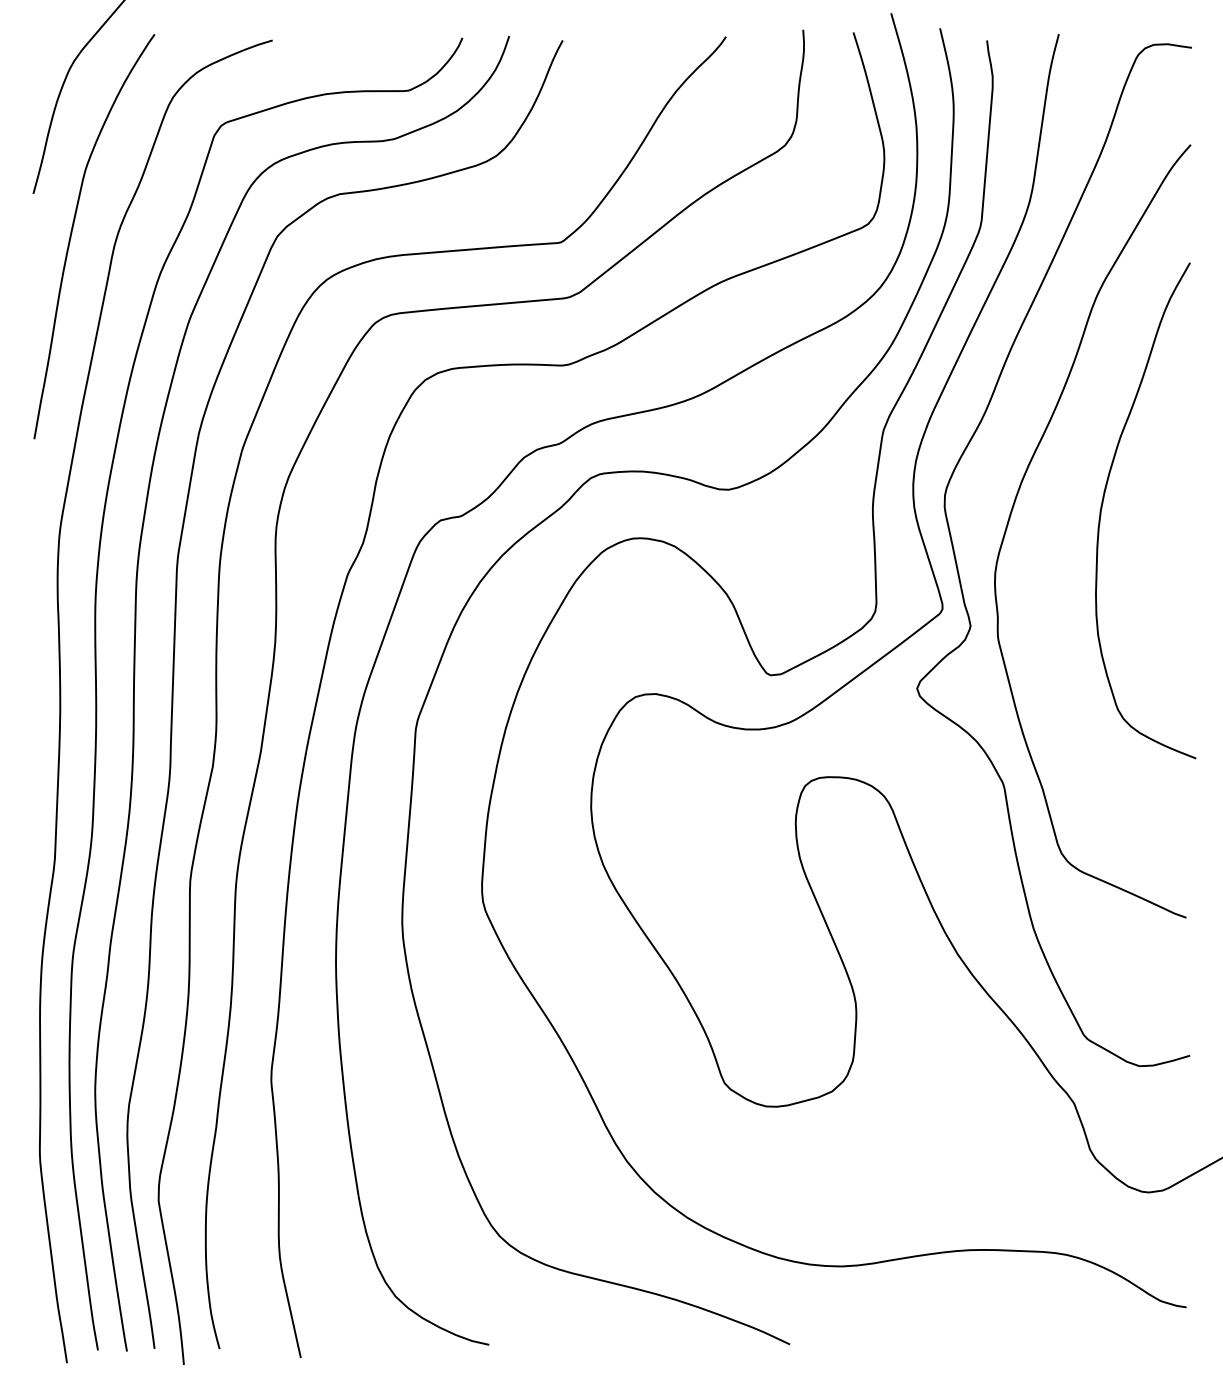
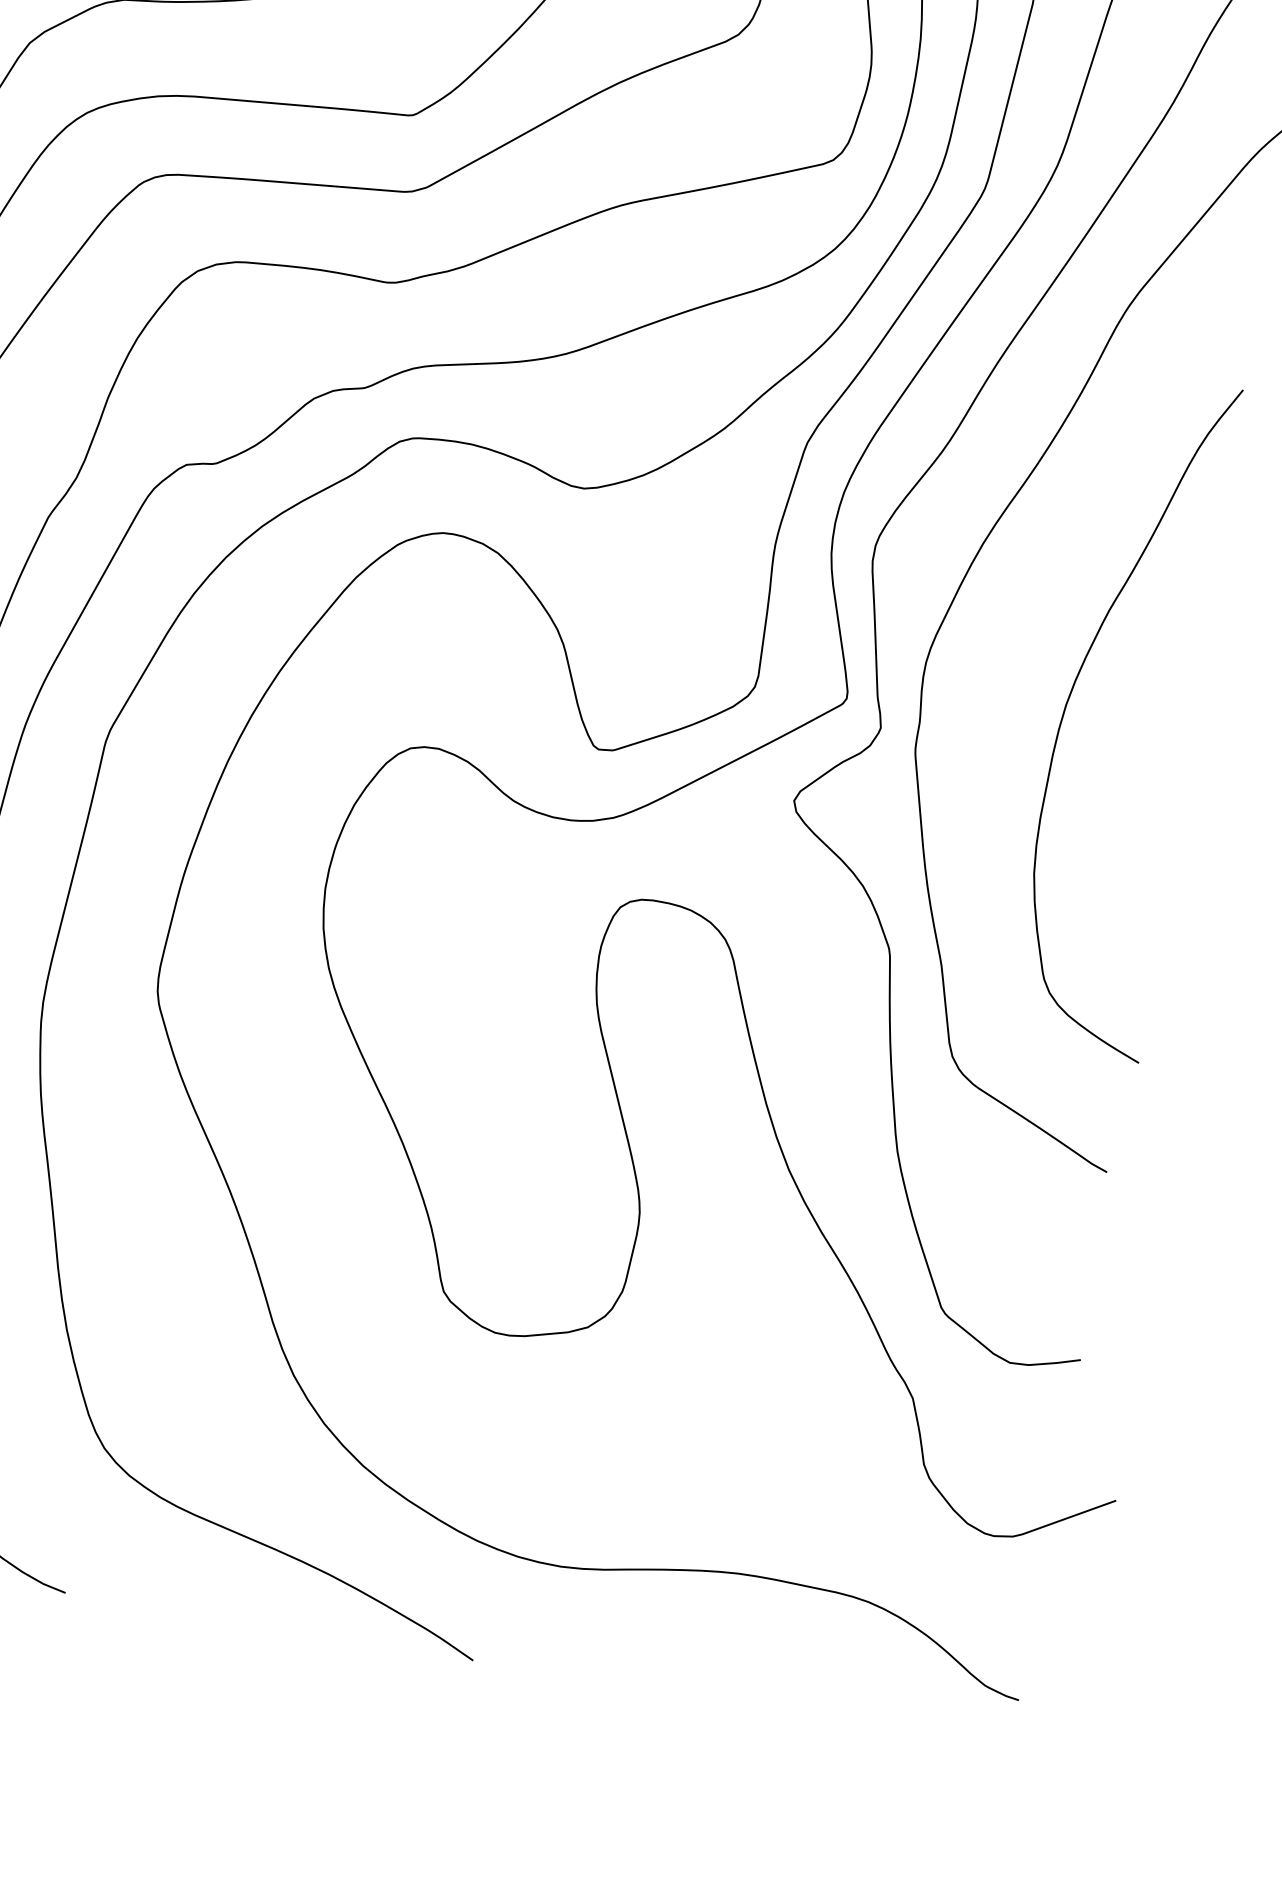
curve: (1103, 503) -> (1071, 696), moved

